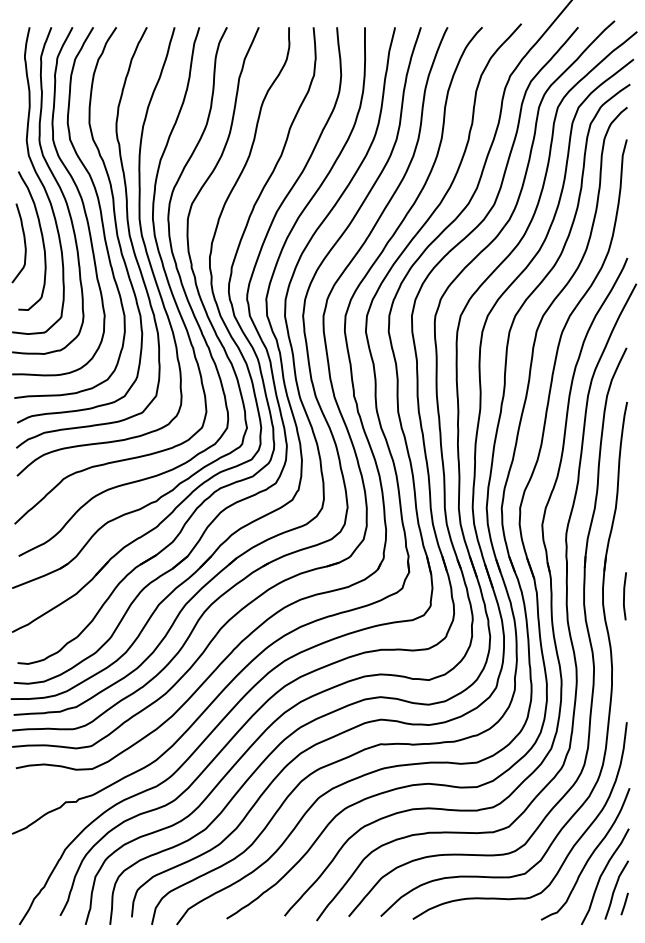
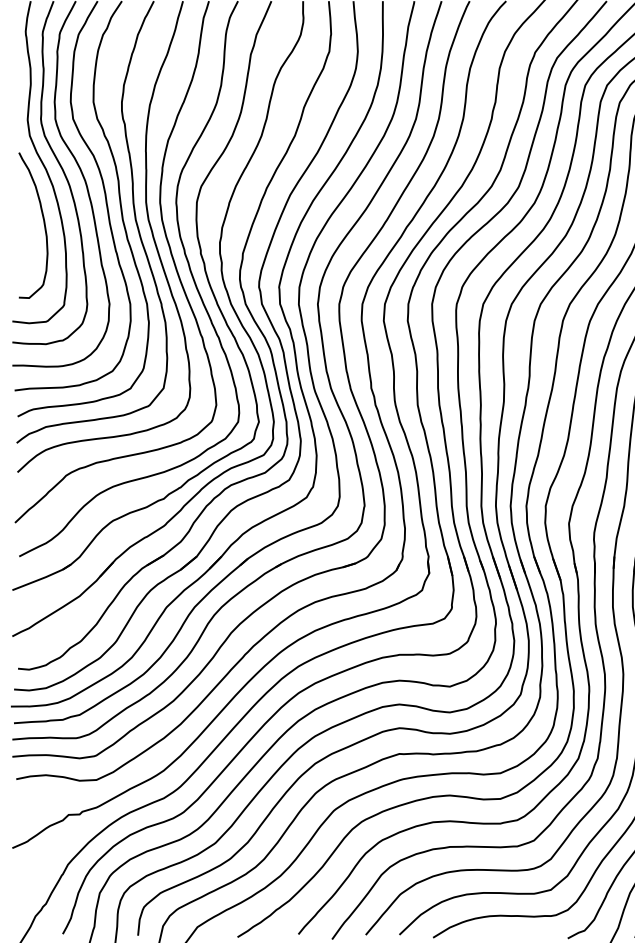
curve: (24, 243) -> (25, 228), removed

